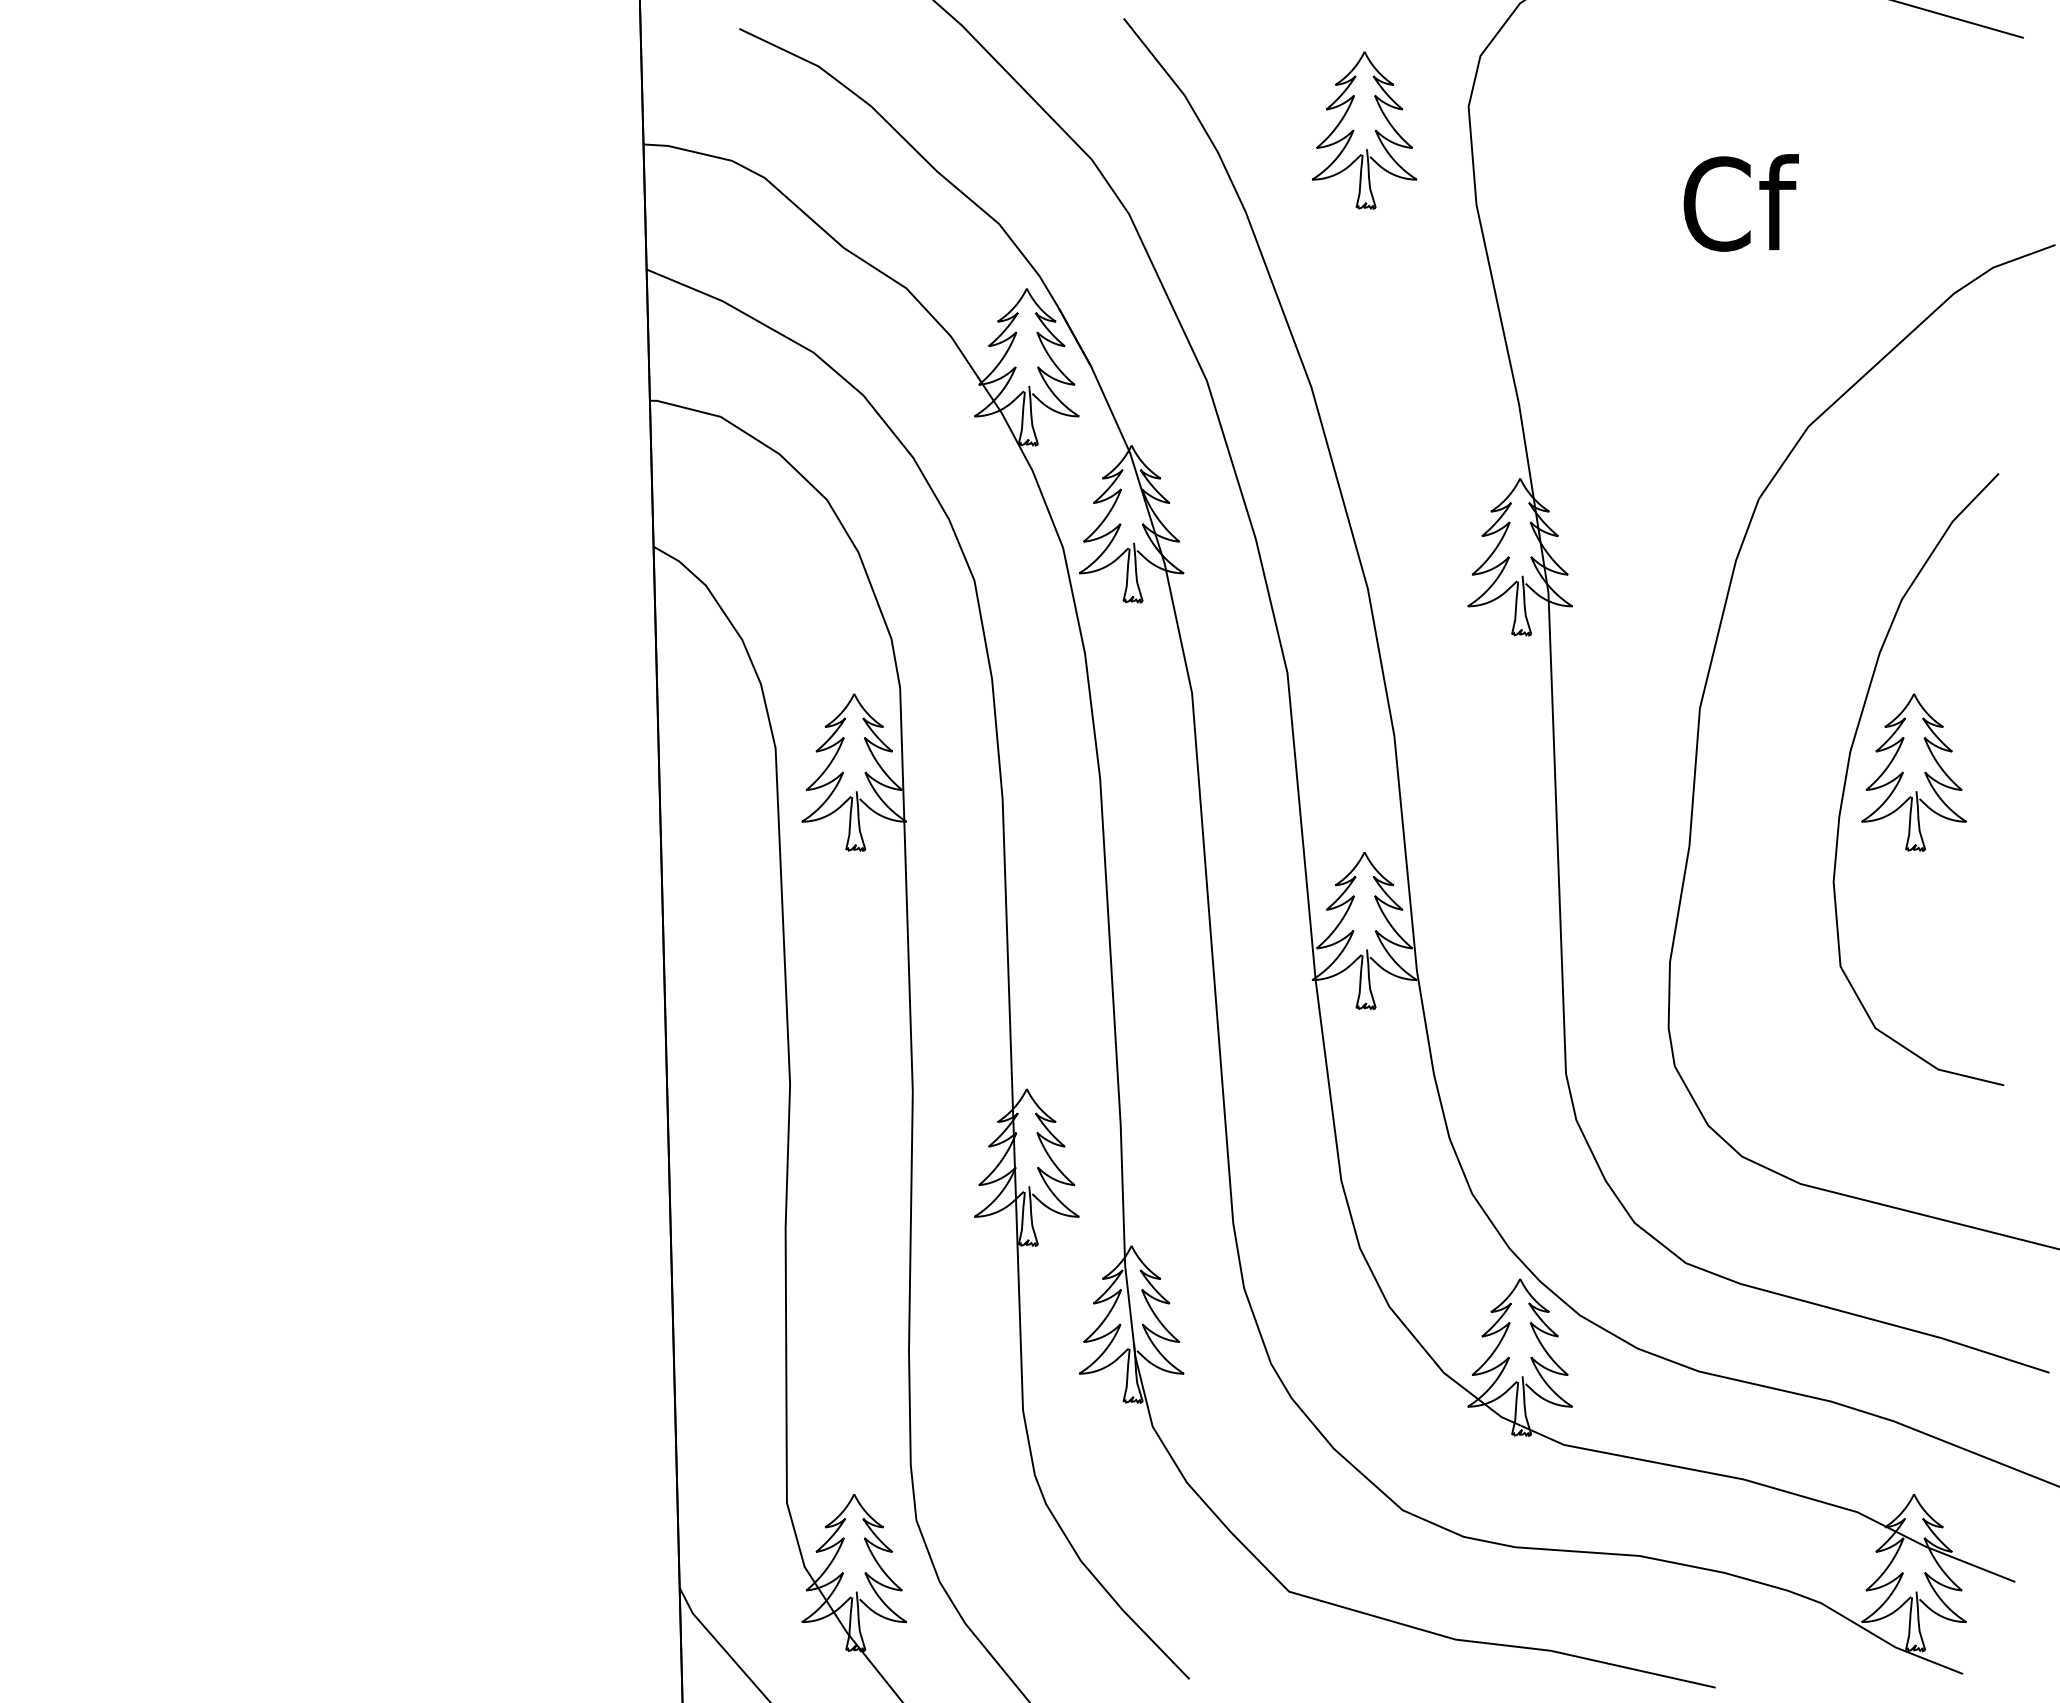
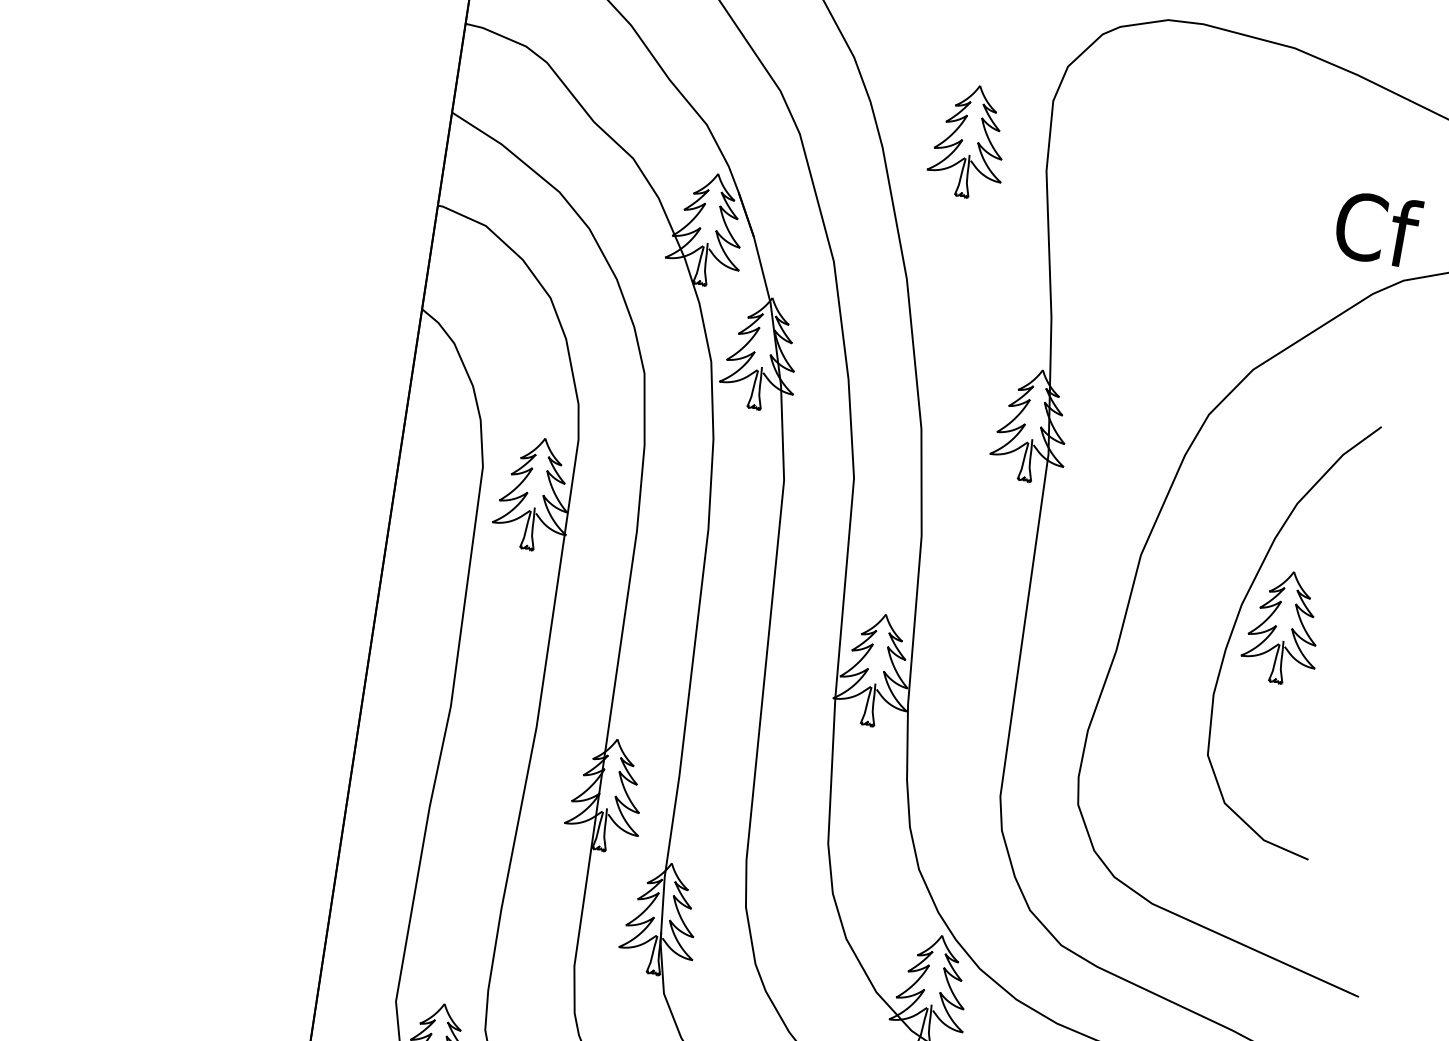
part: (1364, 130) -> (970, 141), moved
text: (1740, 202) -> (1377, 228), moved

